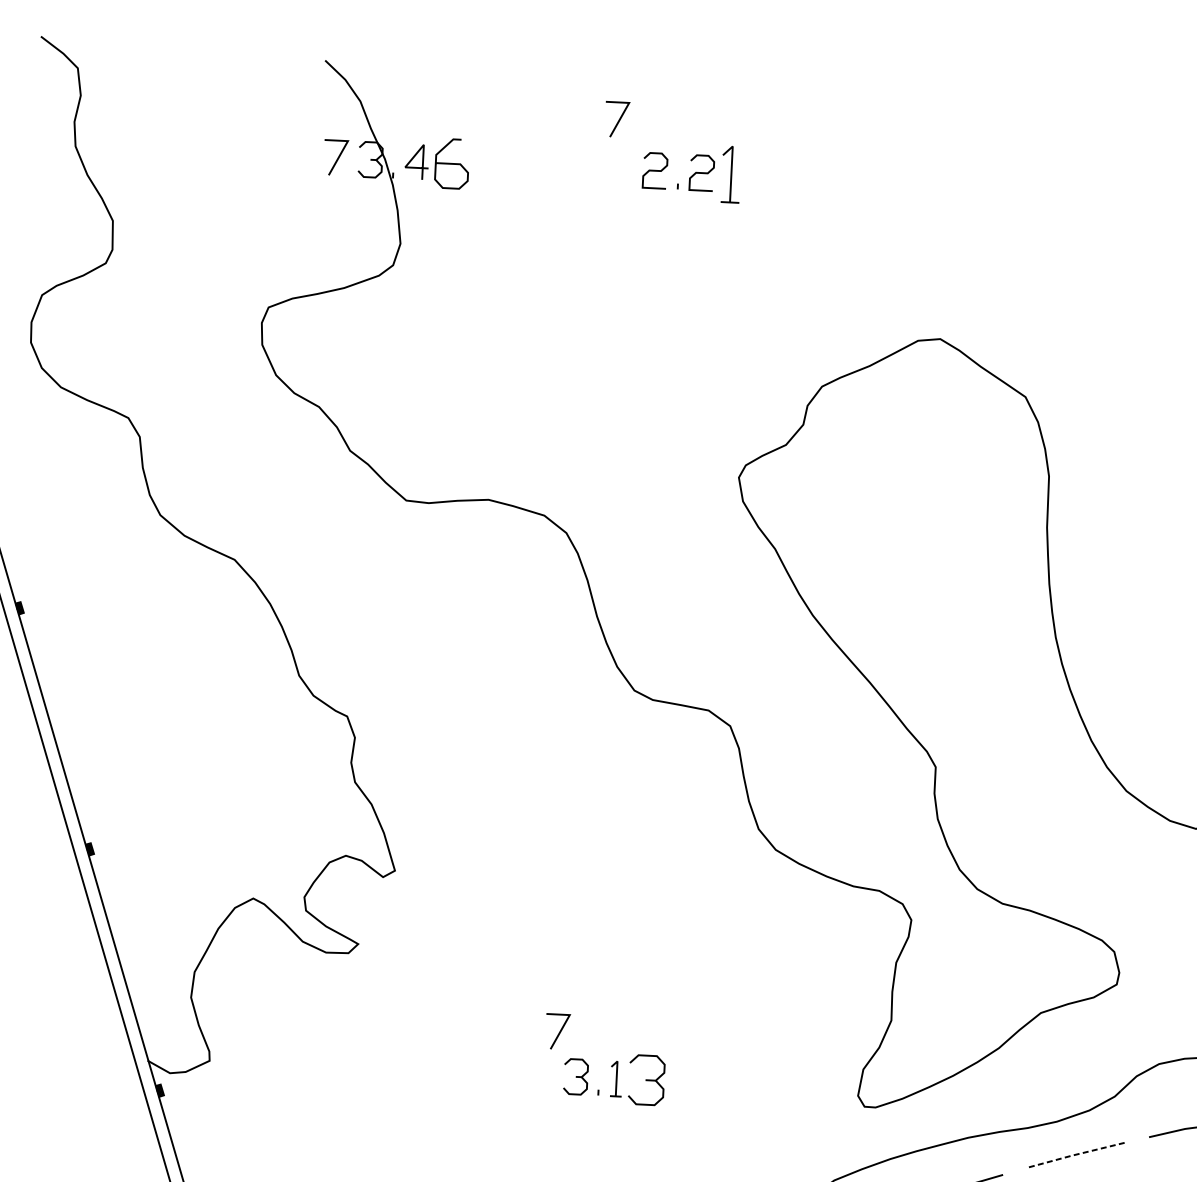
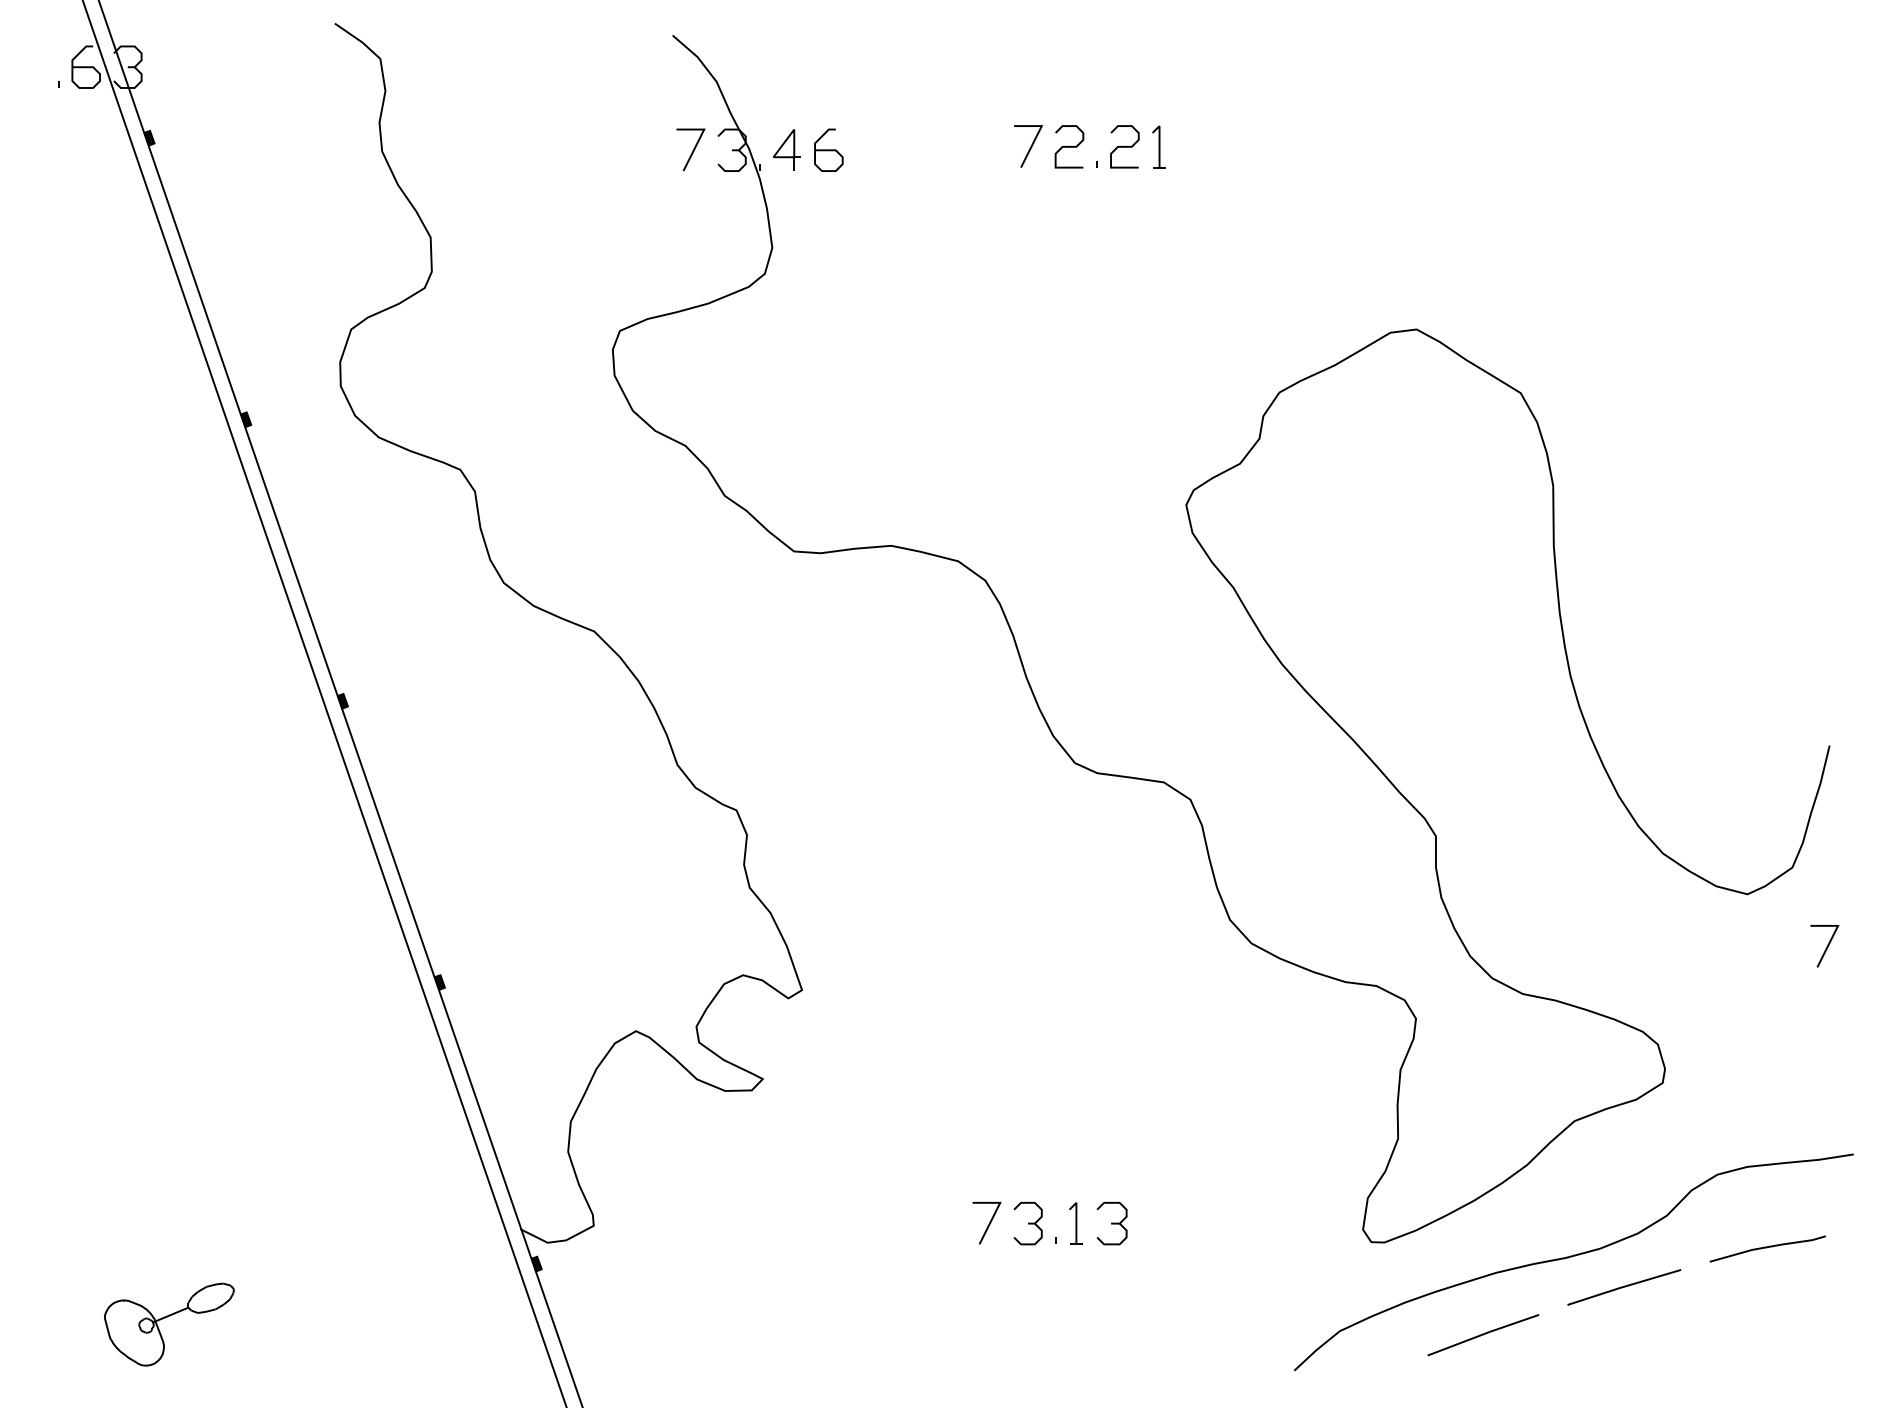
line: (618, 119) -> (1030, 146), moved
part: (451, 163) -> (828, 149), size x0.71
part: (730, 174) -> (1158, 146), size x0.62
line: (559, 1032) -> (988, 1223), moved
part: (646, 1080) -> (1111, 1223), size x0.71
line: (1074, 1155) -> (1622, 1287), dashed -> solid

